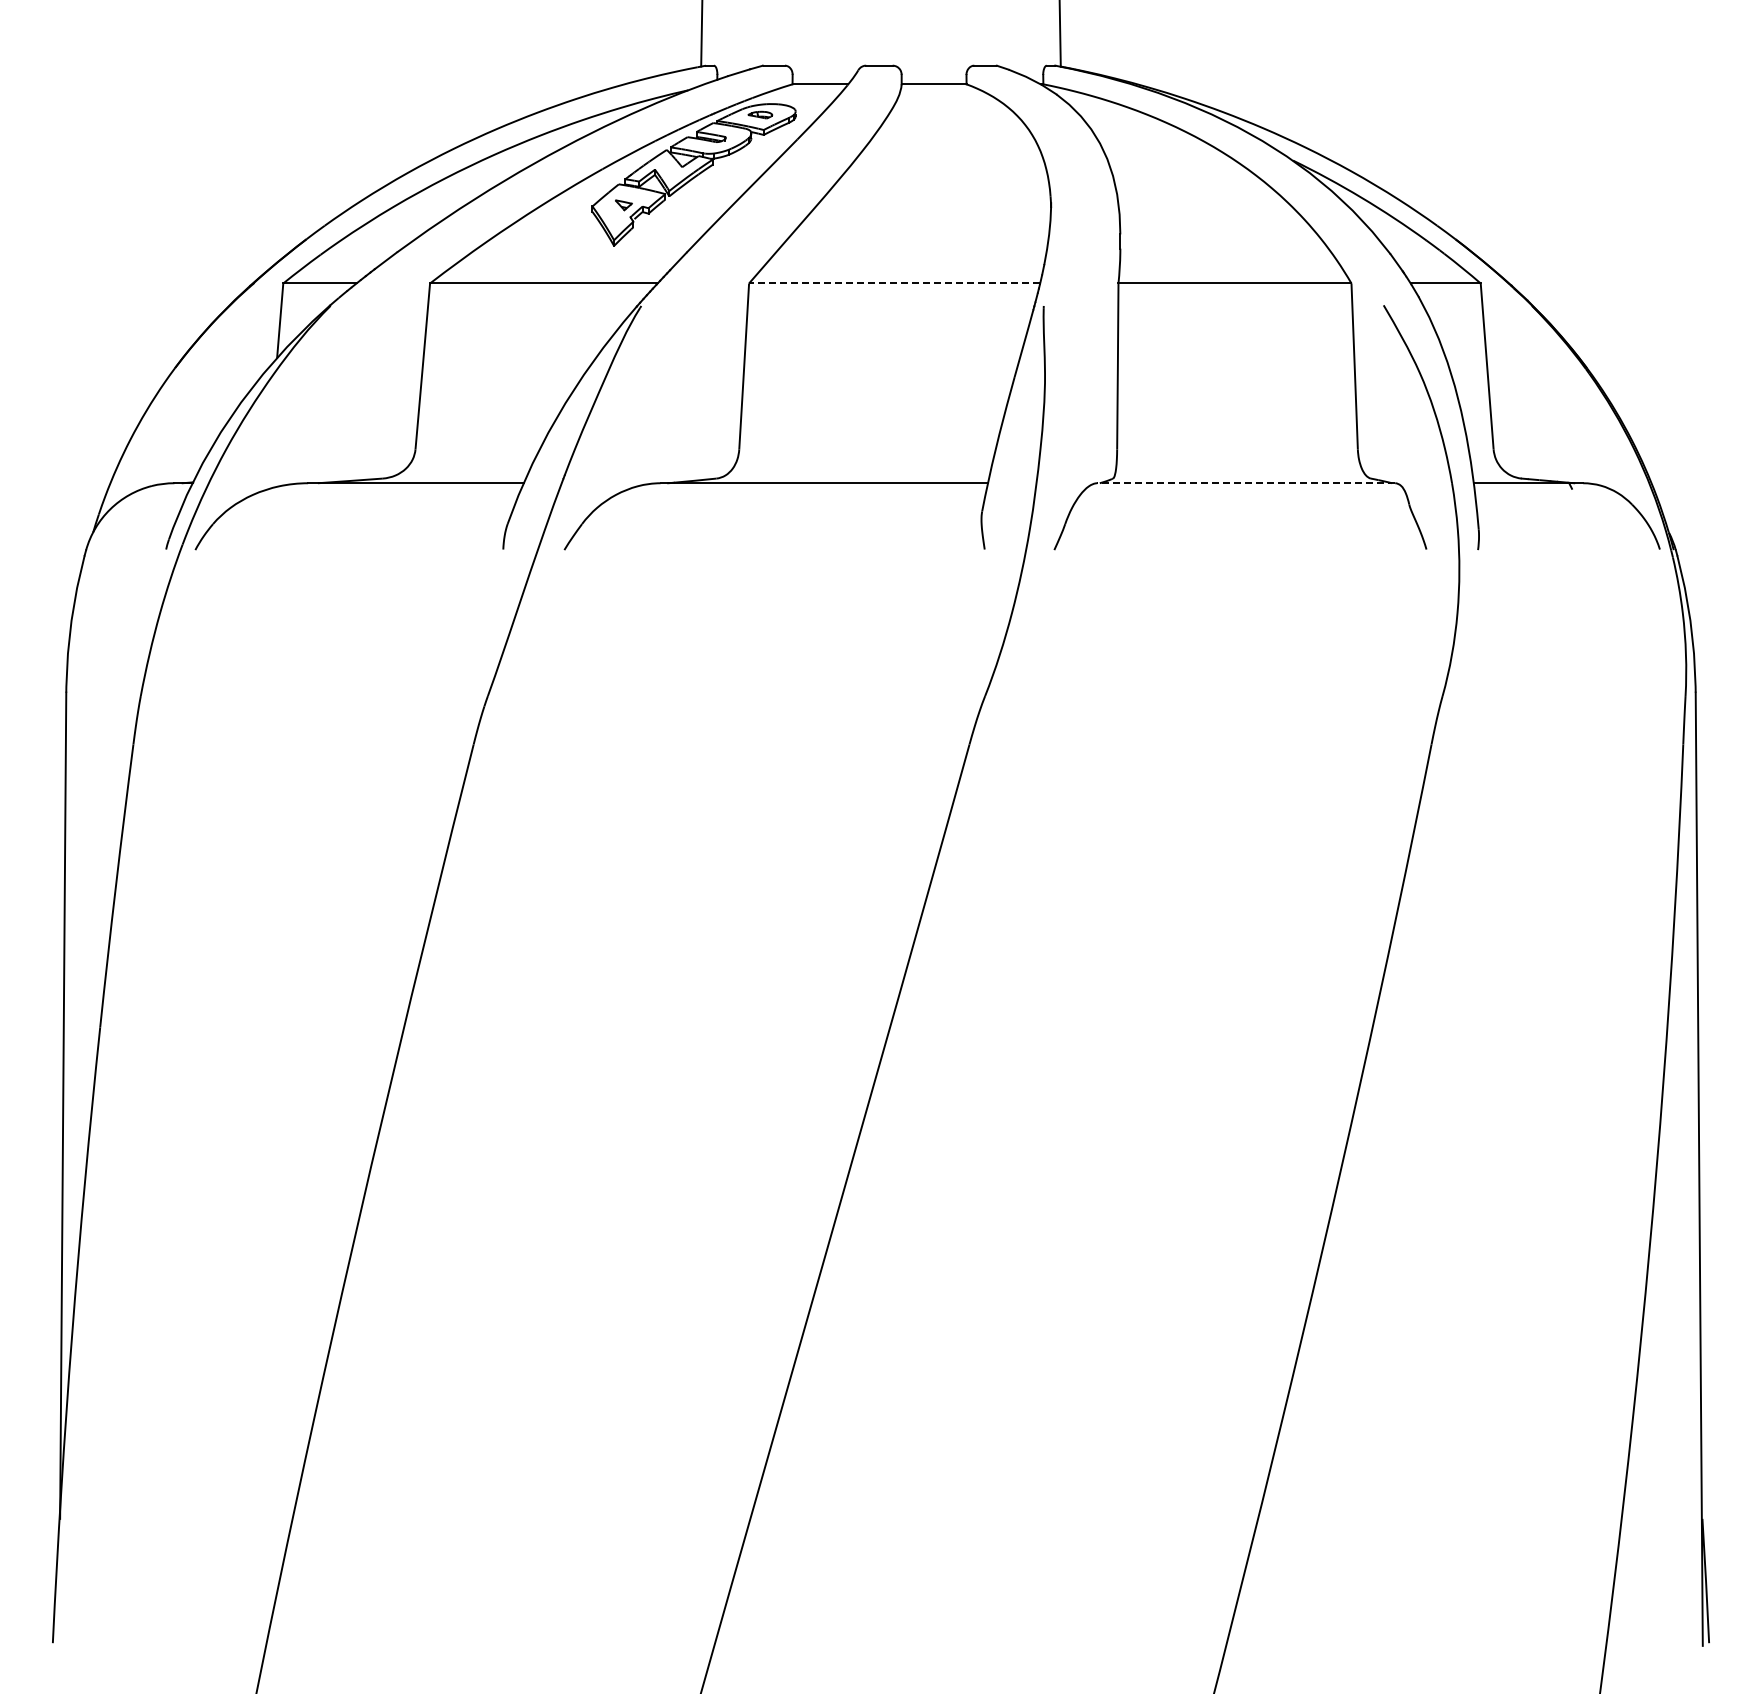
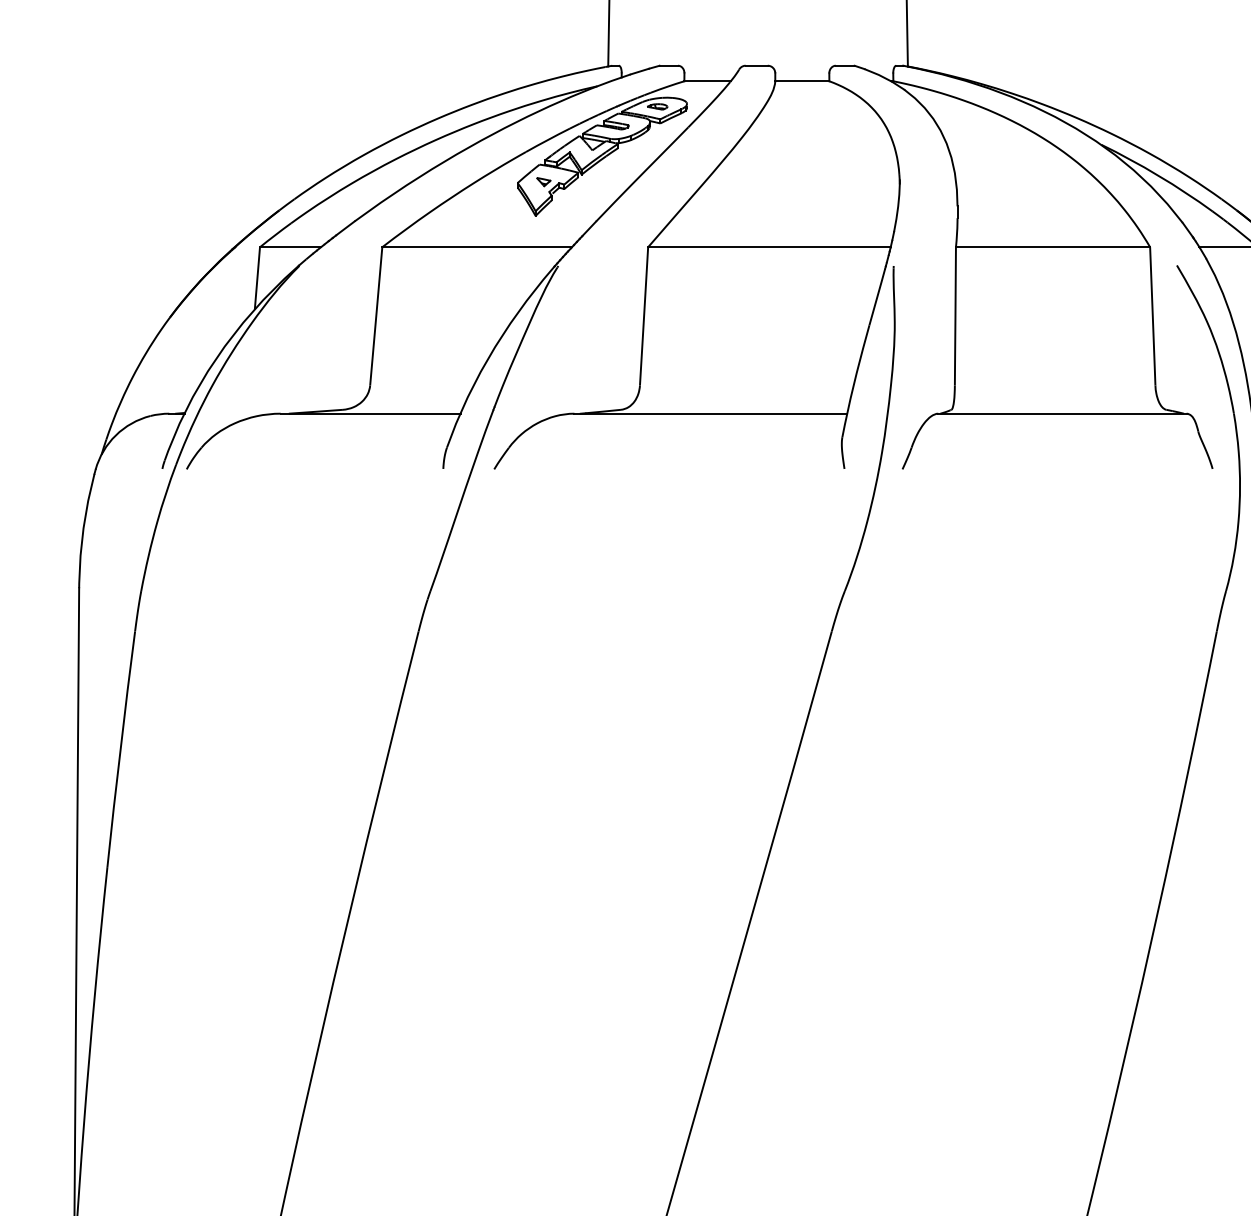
line: (894, 283) -> (769, 247), dashed -> solid
line: (1246, 483) -> (1062, 413), dashed -> solid

